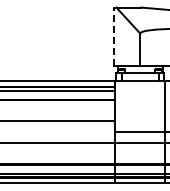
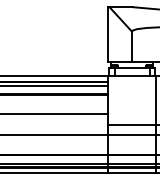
line: (114, 36) -> (107, 34), dashed -> solid

